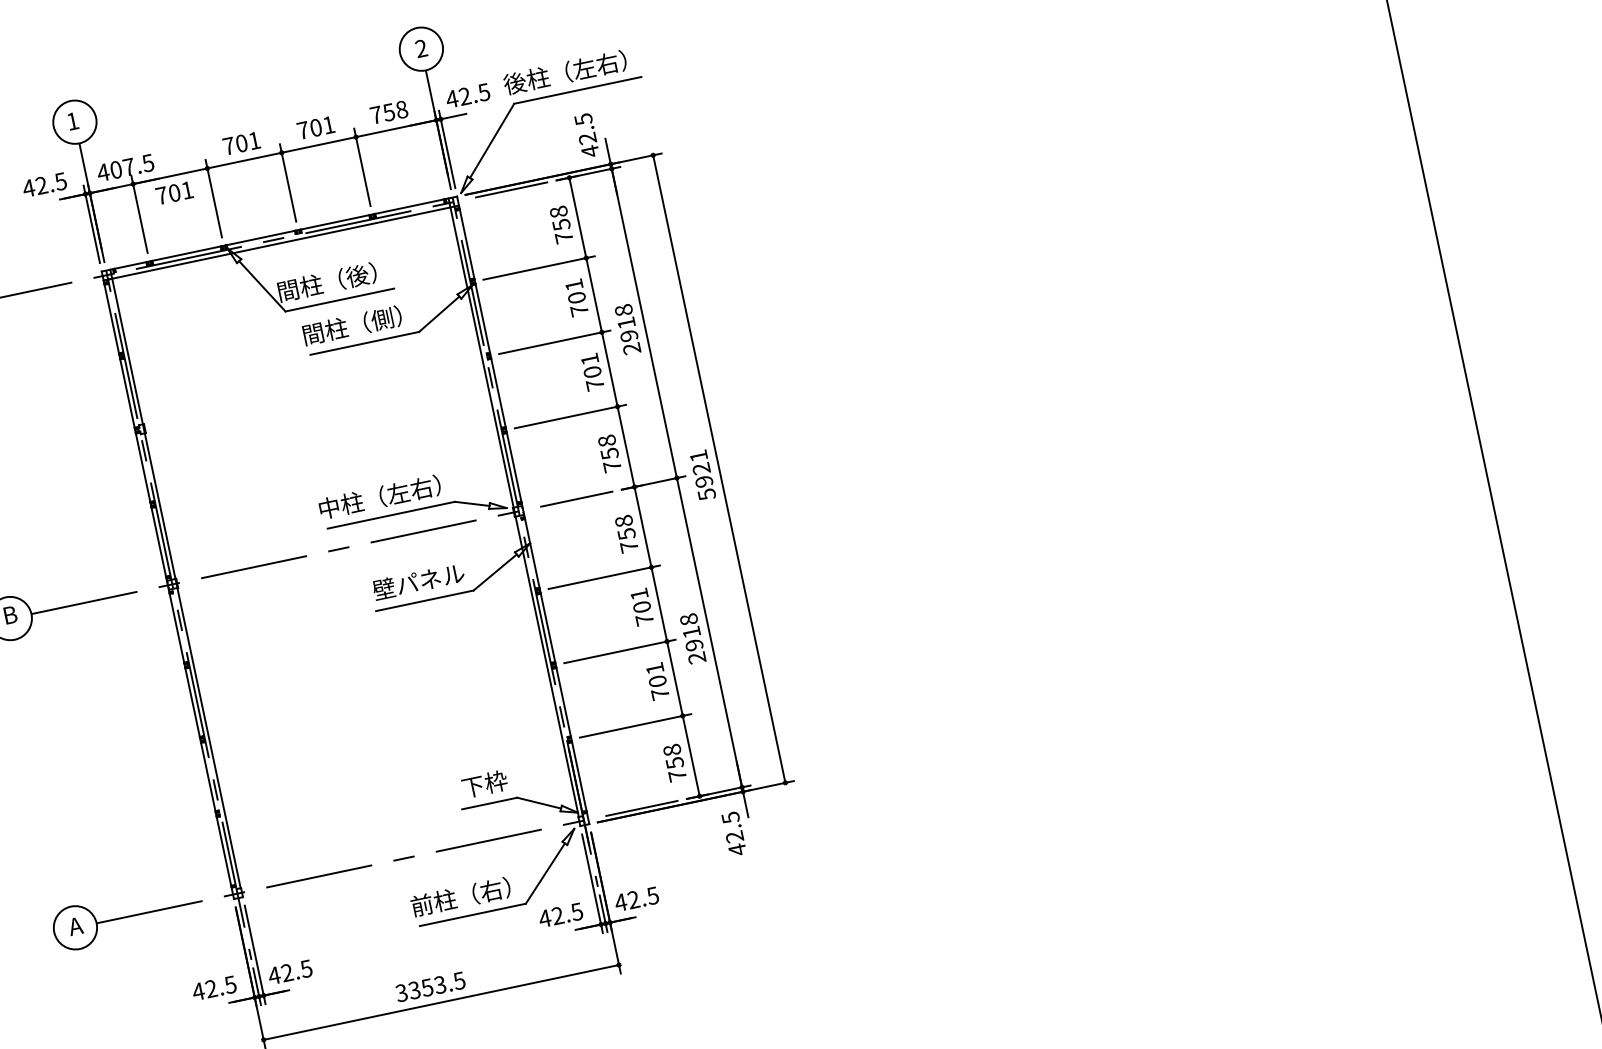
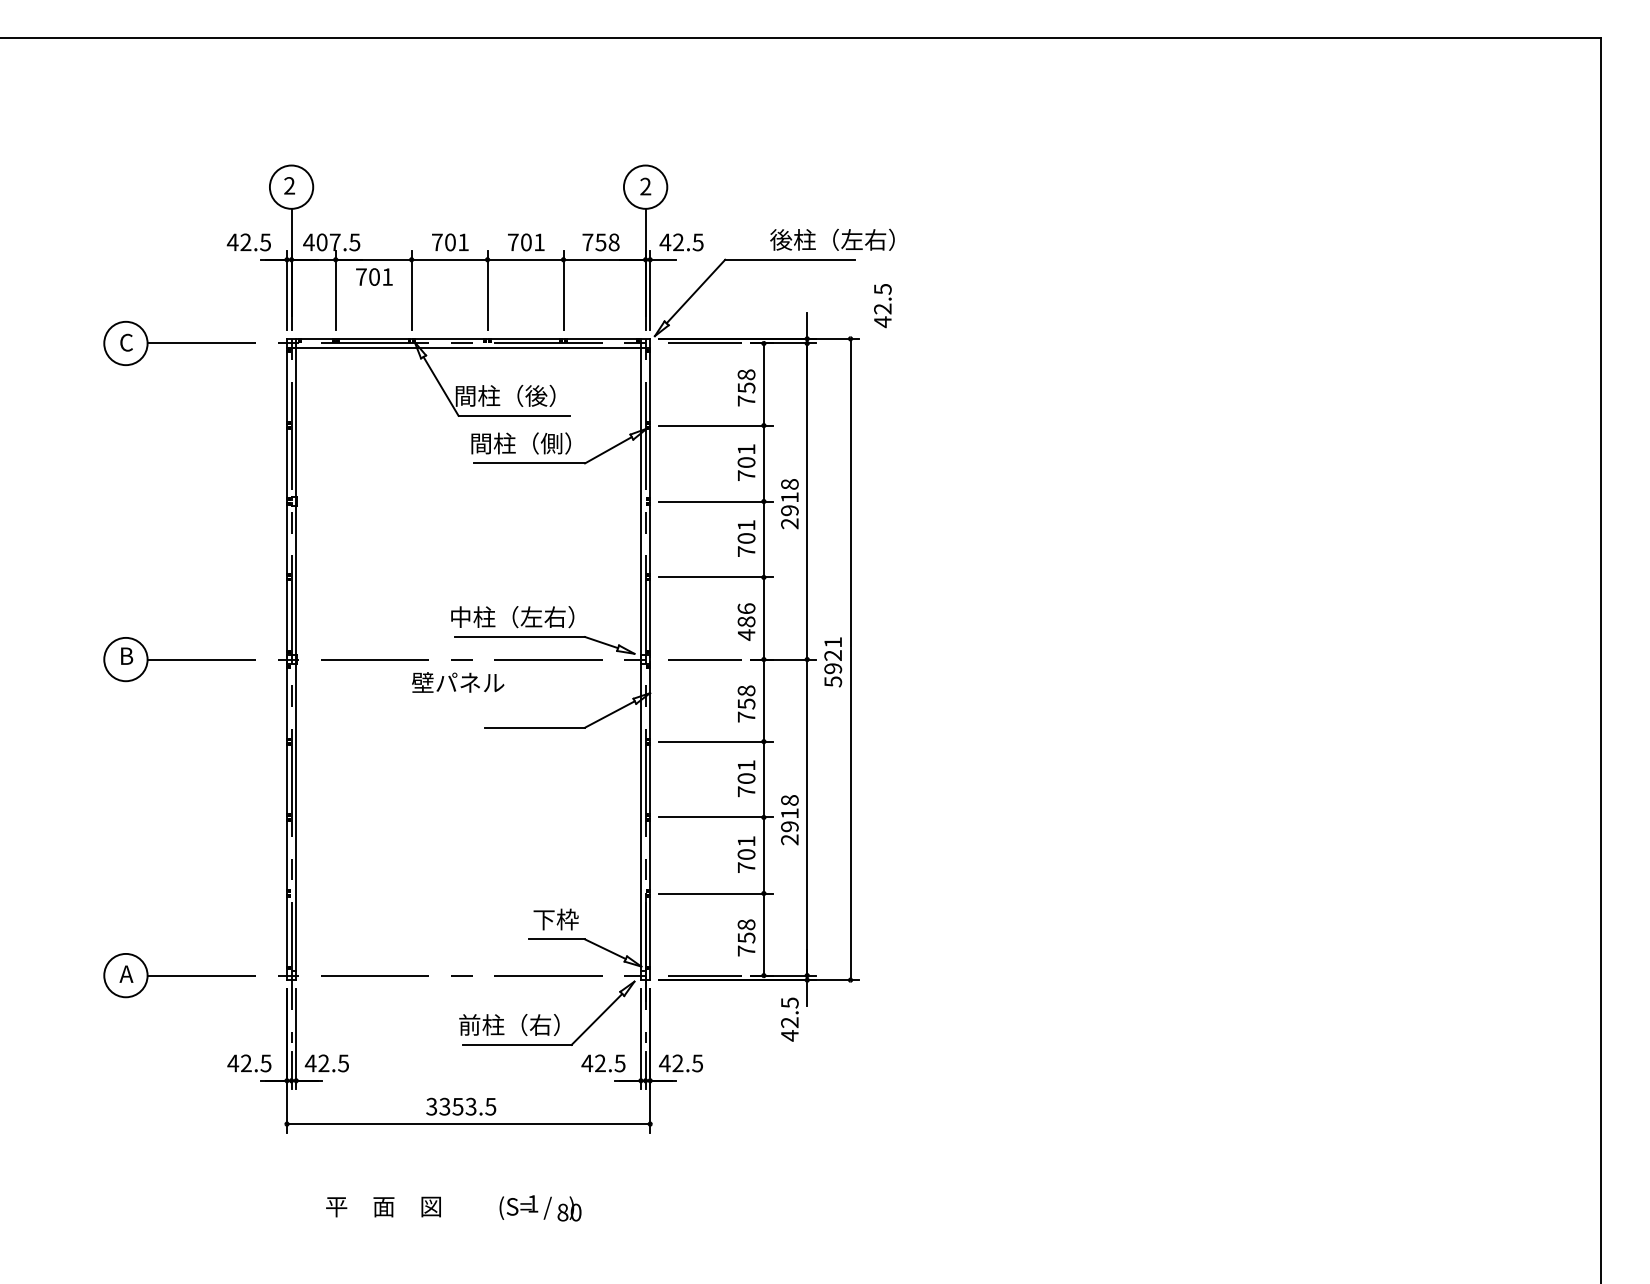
text: (565, 72) -> (832, 239), moved
text: (72, 120) -> (289, 185), 1 -> 2
text: (586, 136) -> (882, 306), moved
text: (609, 453) -> (746, 621), 758 -> 486
text: (418, 581) -> (458, 682), moved

